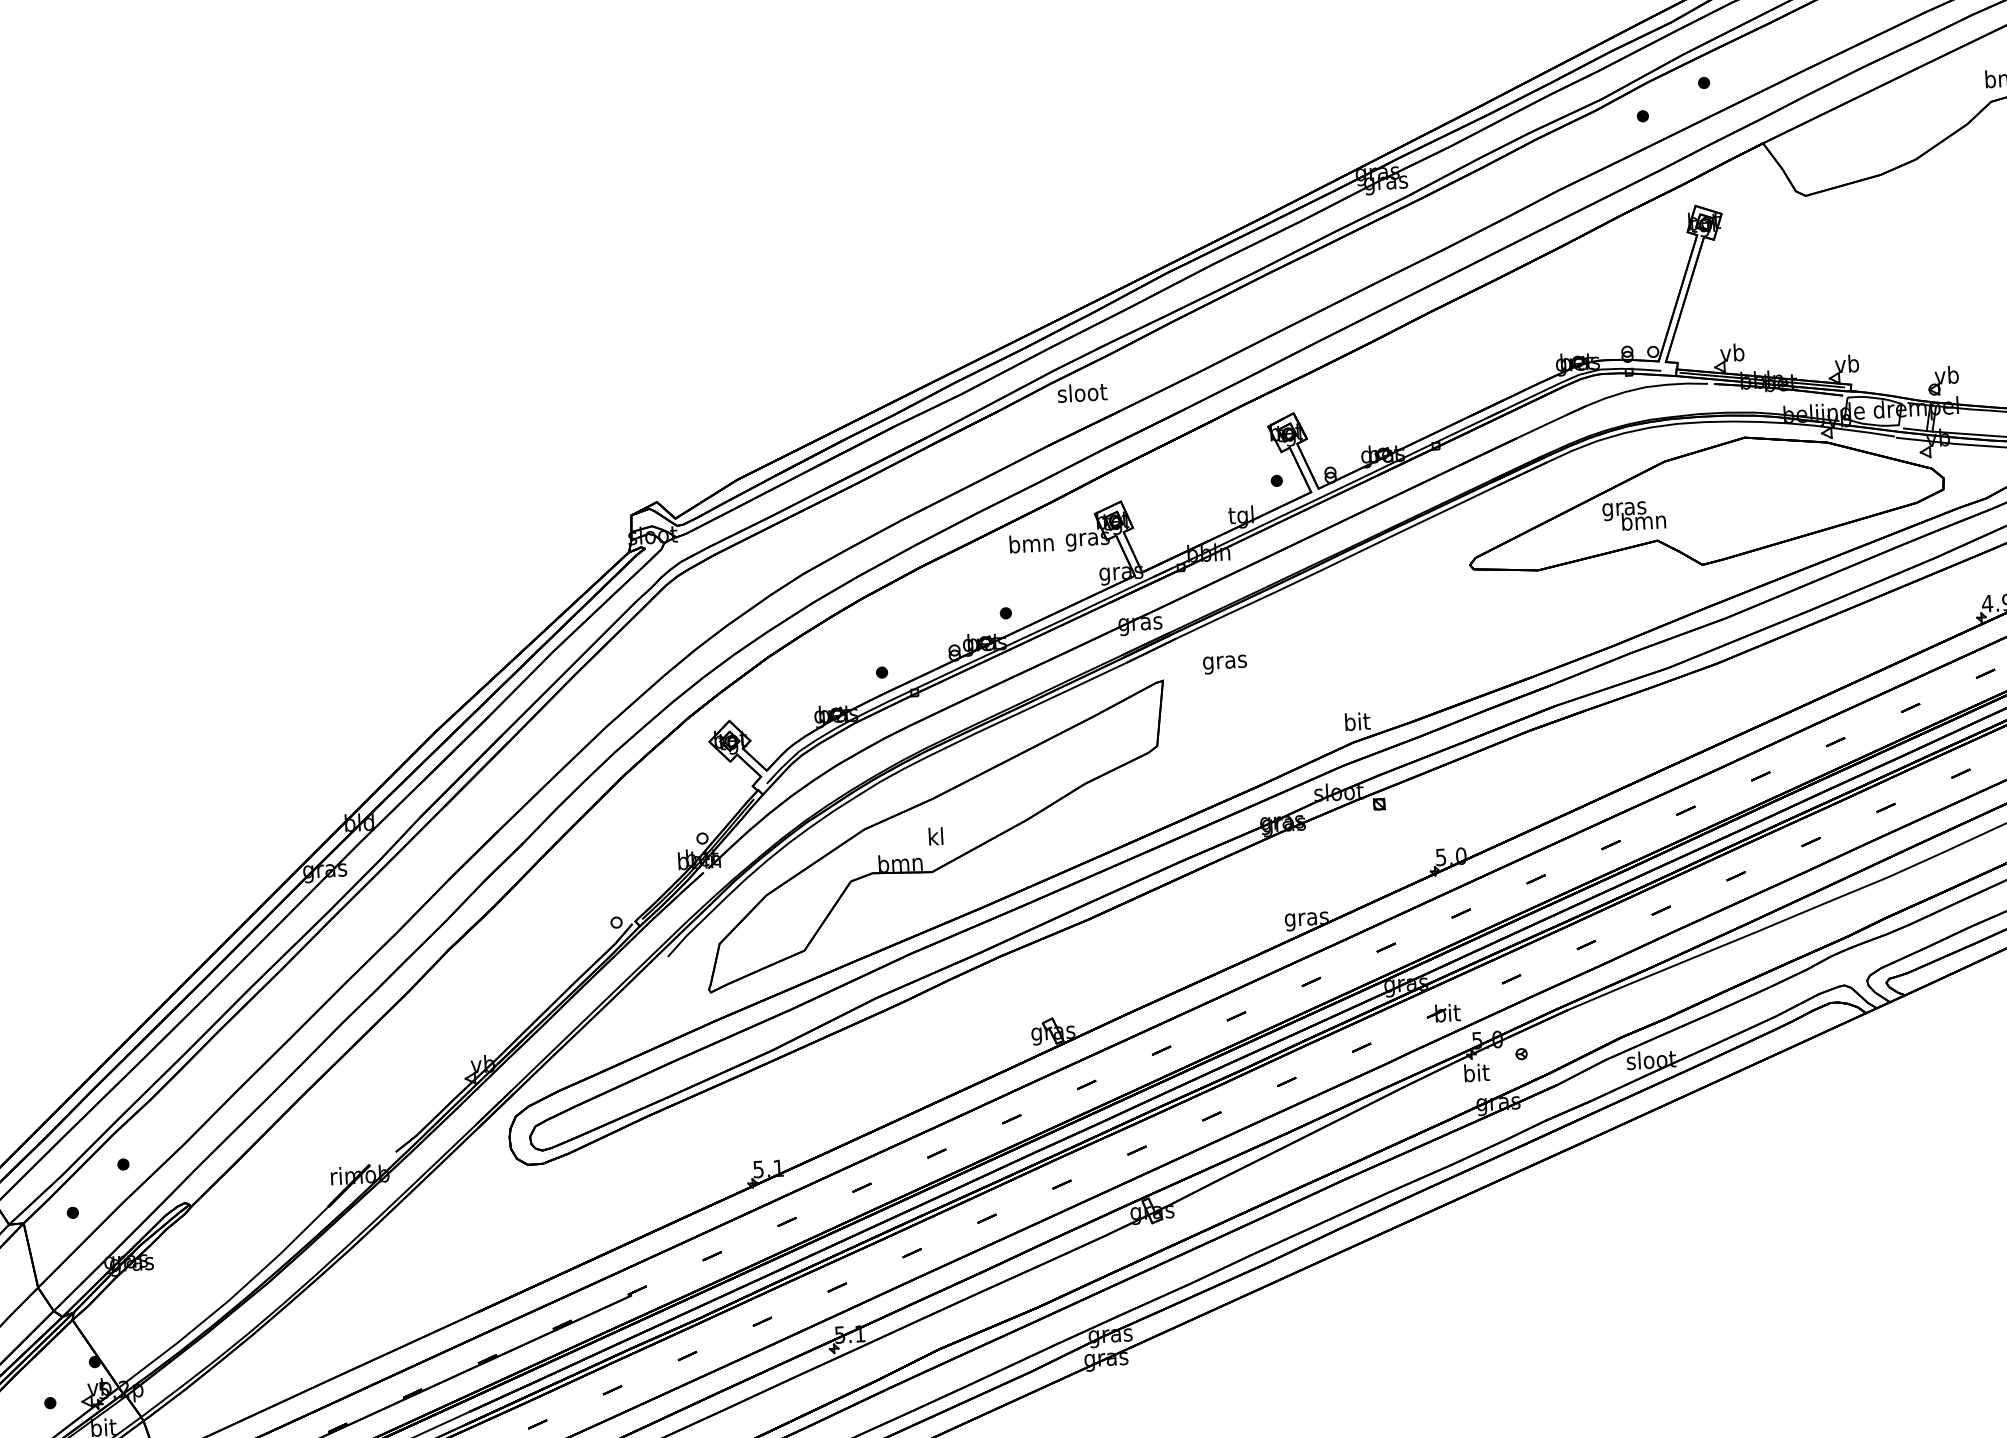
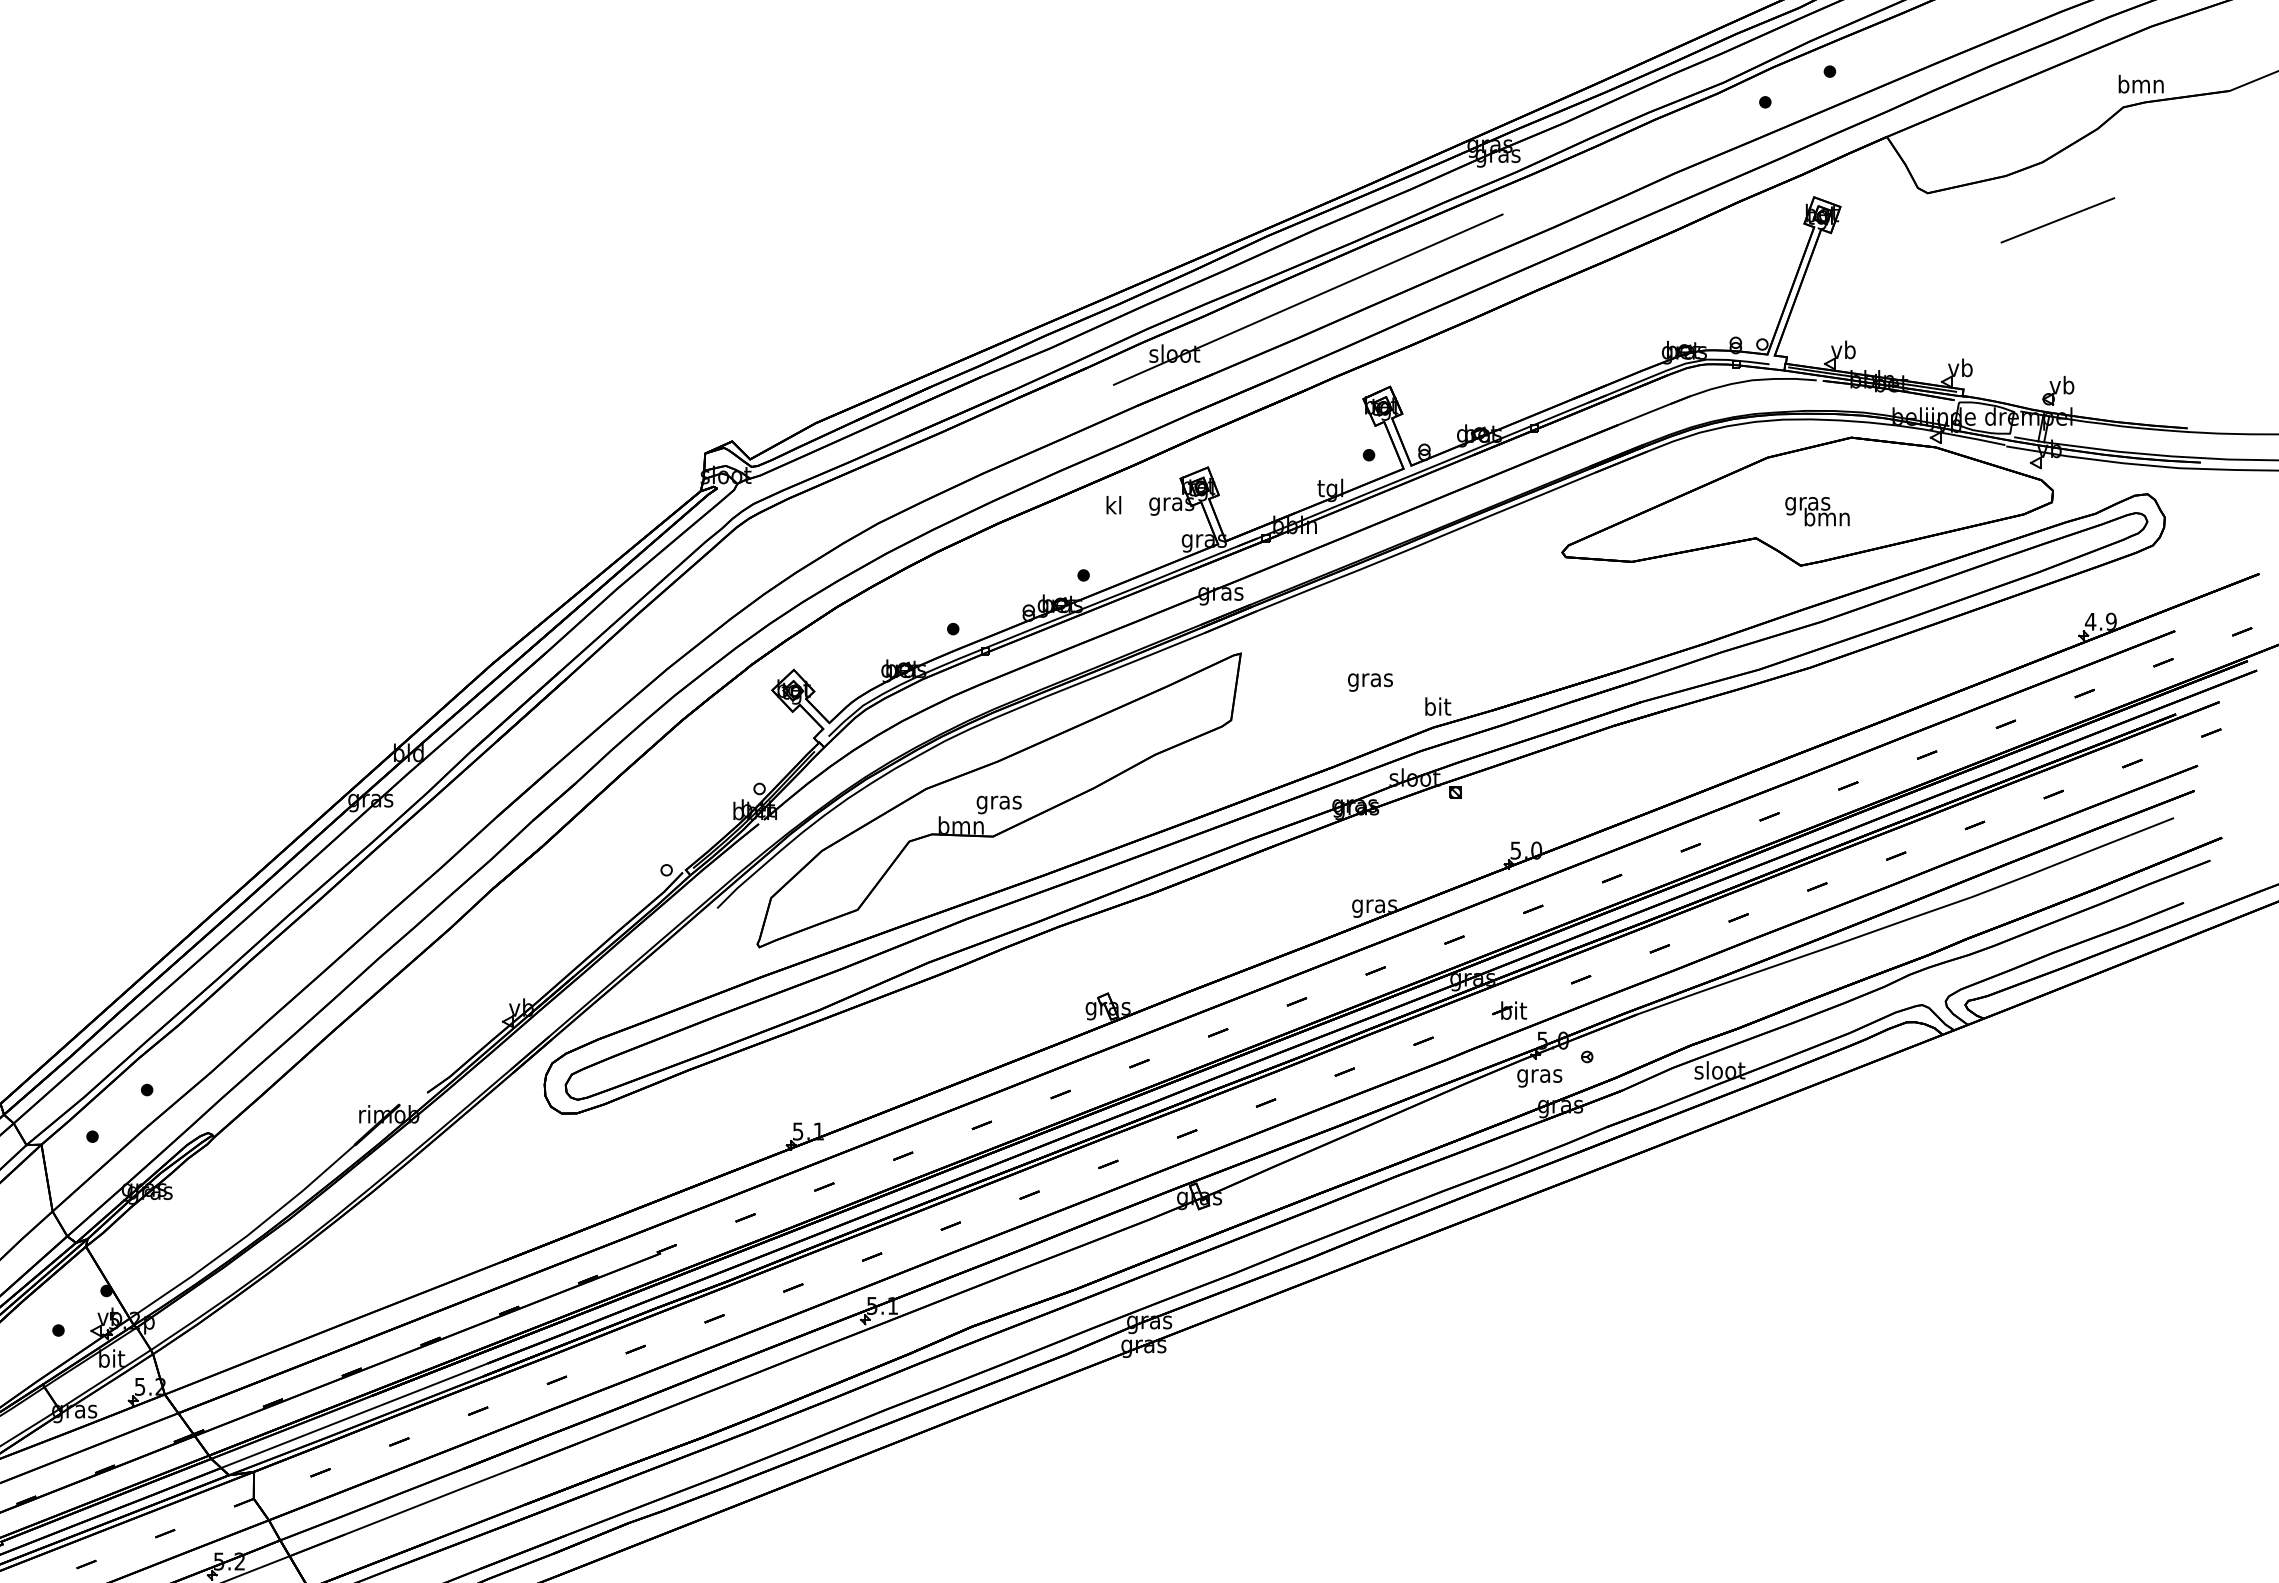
line: (1933, 215) -> (2057, 220), added
line: (1208, 332) -> (1307, 299), added
text: (1634, 515) -> (1817, 511), moved
text: (1031, 543) -> (1113, 505), bmn -> kl
text: (1225, 664) -> (1370, 682), moved
text: (935, 838) -> (998, 802), kl -> gras
text: (1476, 1074) -> (1539, 1075), bit -> gras

